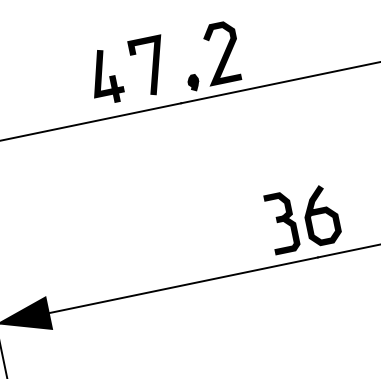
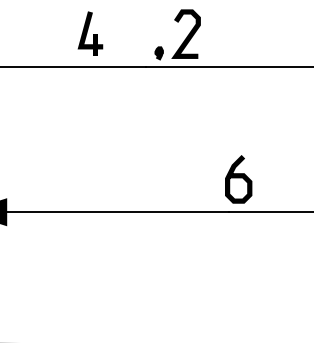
line: (152, 65) -> (129, 32), removed
part: (282, 222) -> (206, 178), removed

